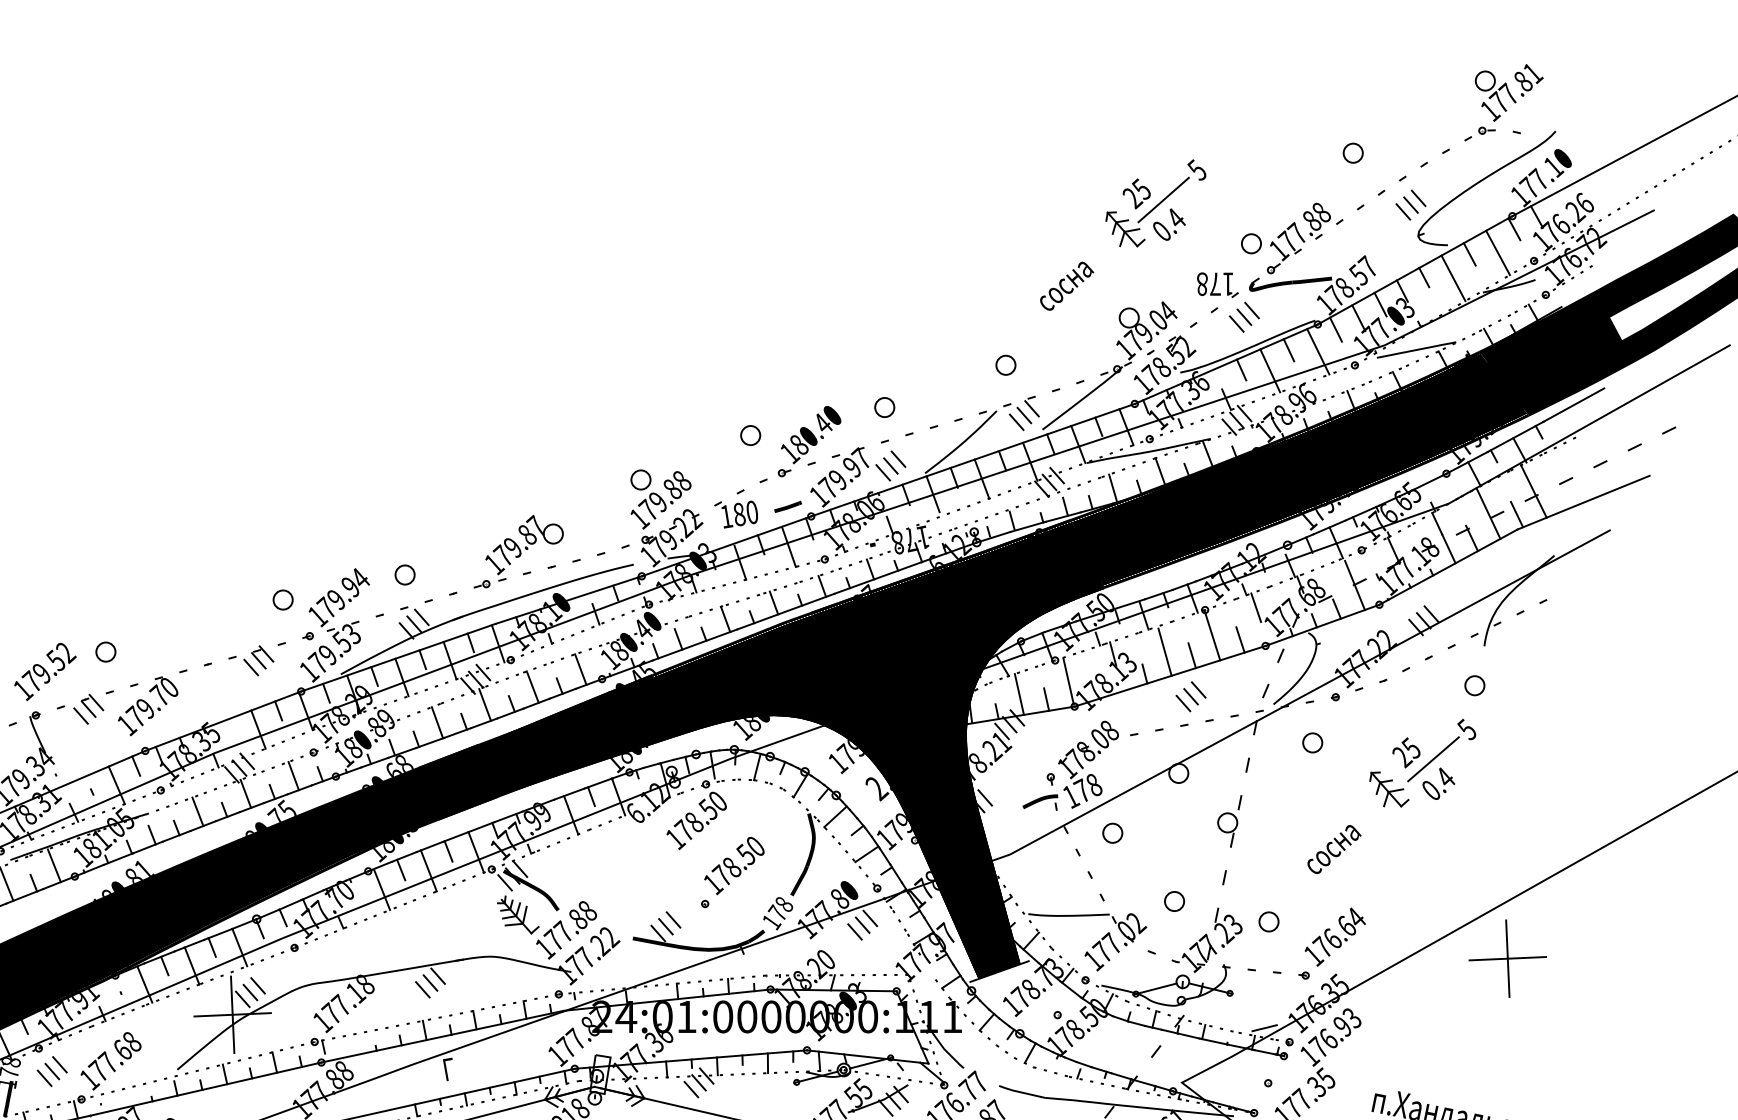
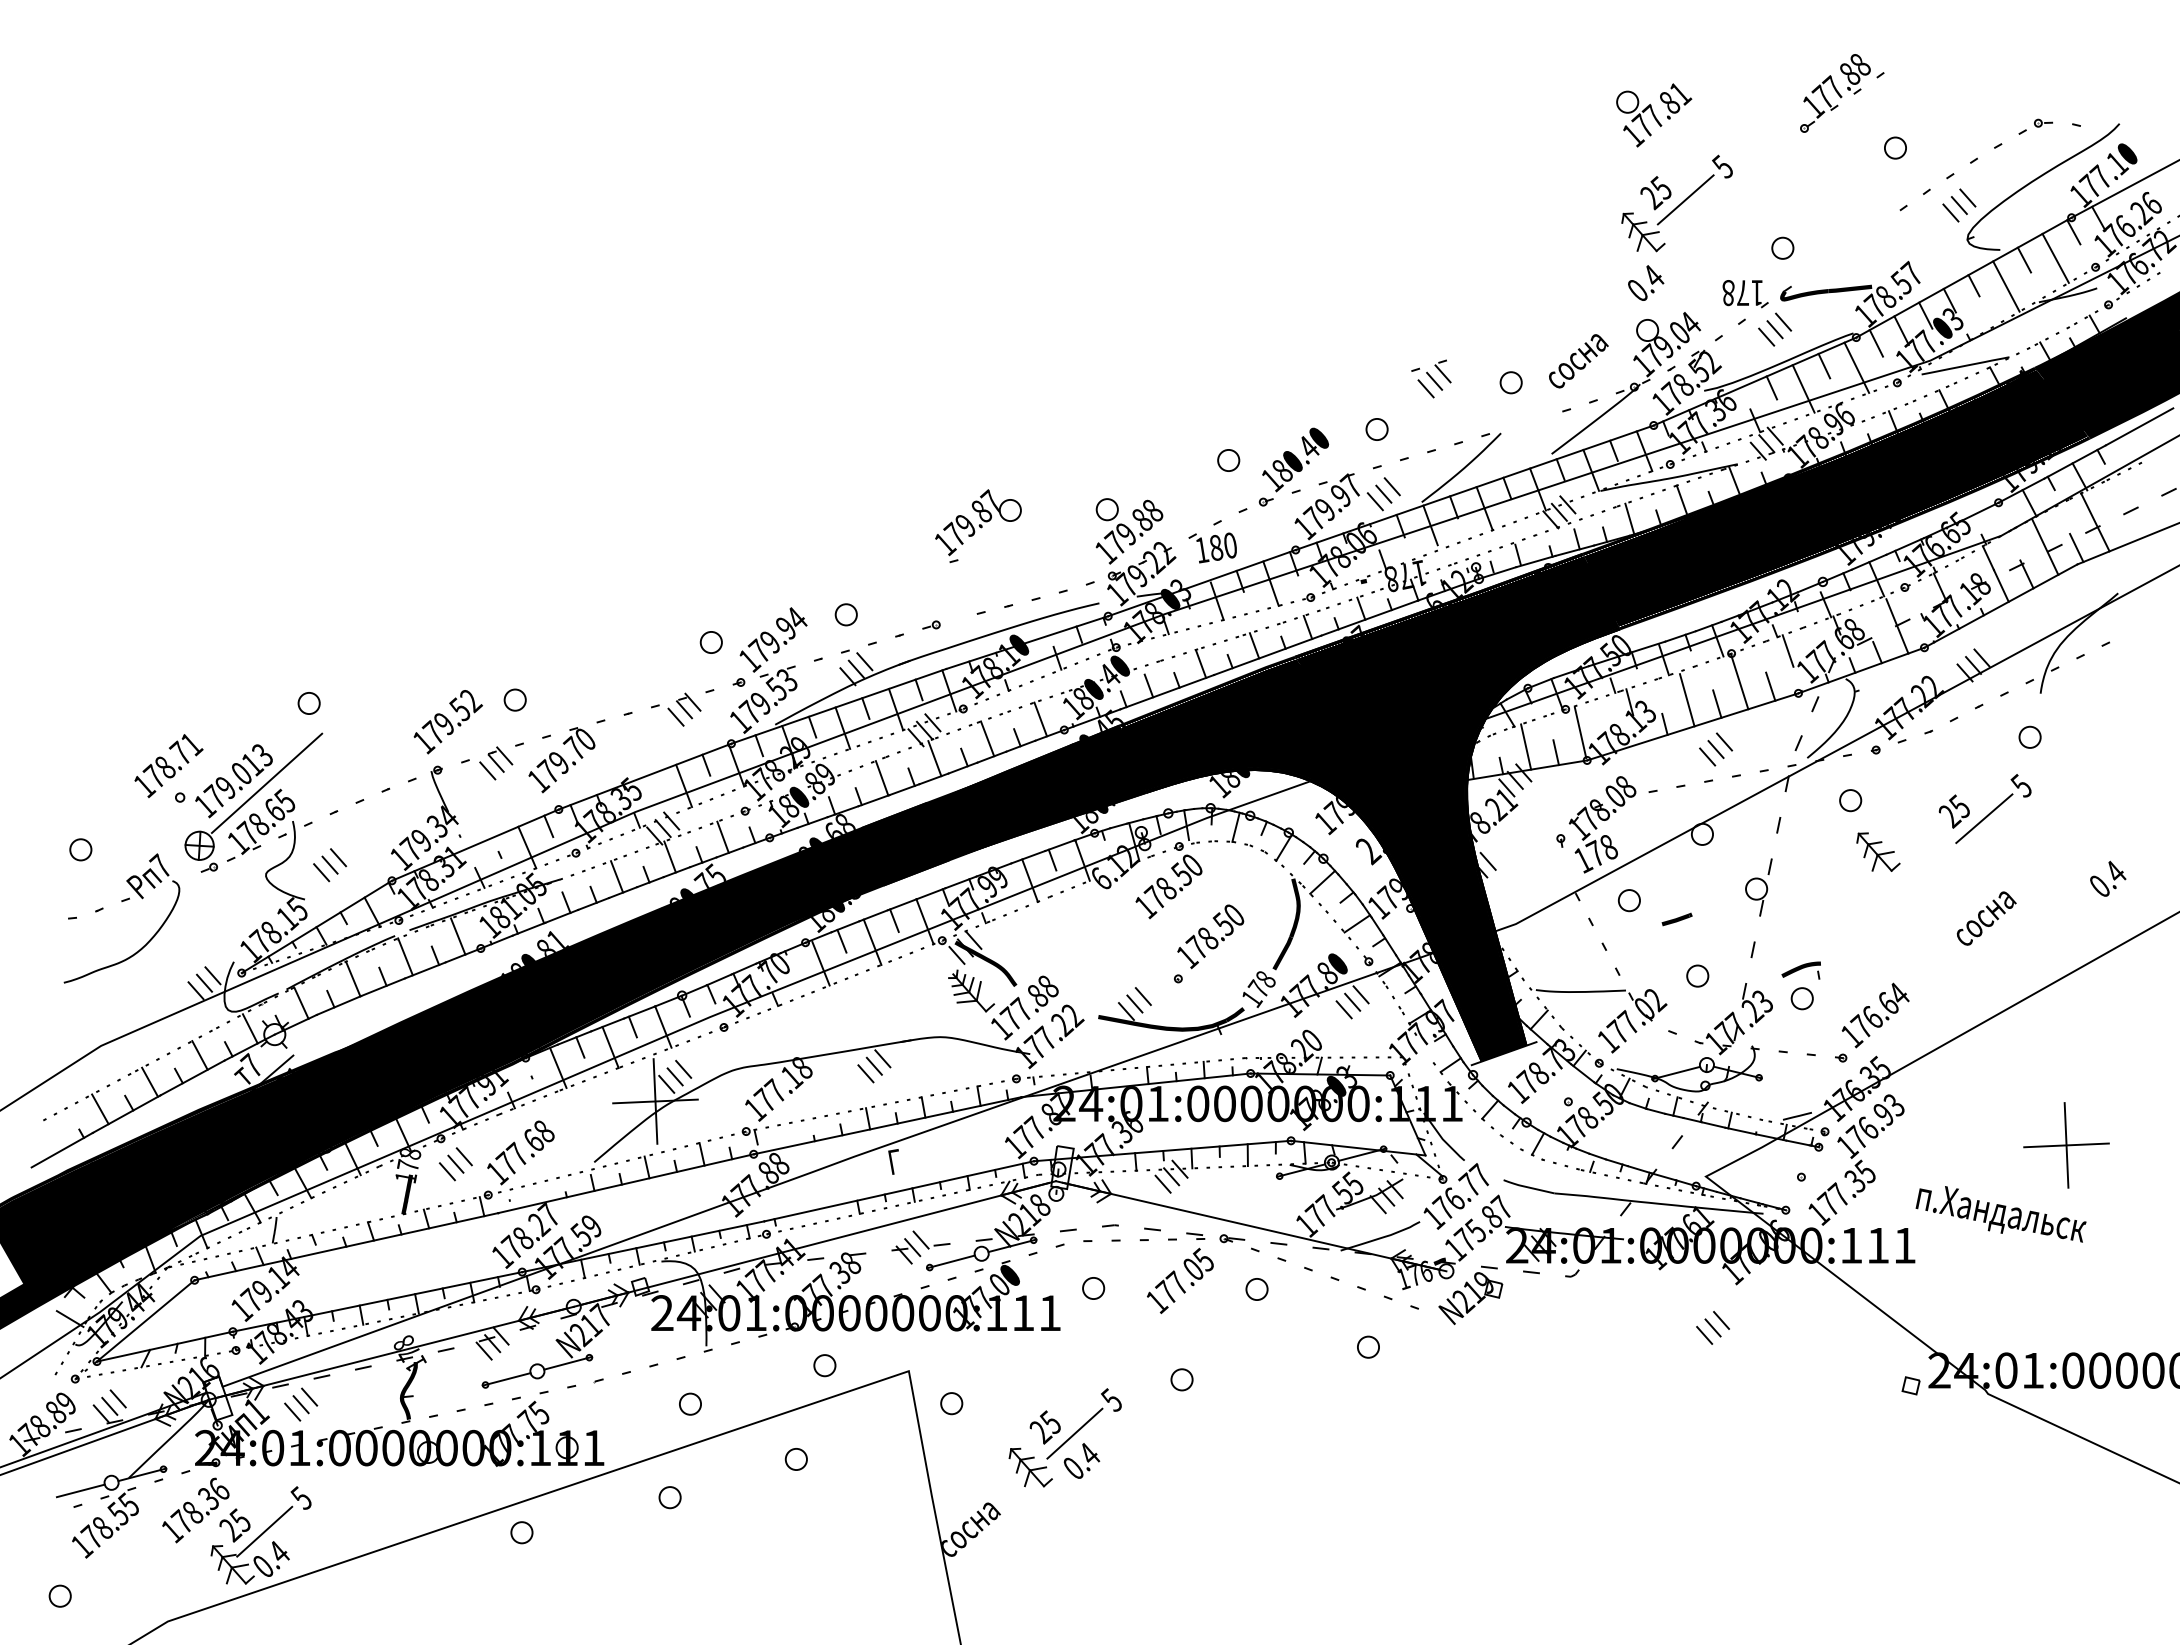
part: (1509, 93) -> (1654, 115), moved
text: (1169, 224) -> (1646, 282), moved
part: (1305, 238) -> (1842, 93), moved
text: (1066, 286) -> (1578, 361), moved
part: (1021, 412) -> (1431, 378), moved
part: (787, 506) -> (1676, 919), moved
part: (524, 548) -> (978, 526), moved
text: (1439, 783) -> (2108, 878), moved
part: (1389, 788) -> (1878, 851), moved
part: (1039, 802) -> (1800, 970), moved
text: (1334, 849) -> (1986, 918), moved
part: (1507, 958) -> (2066, 1145), moved

